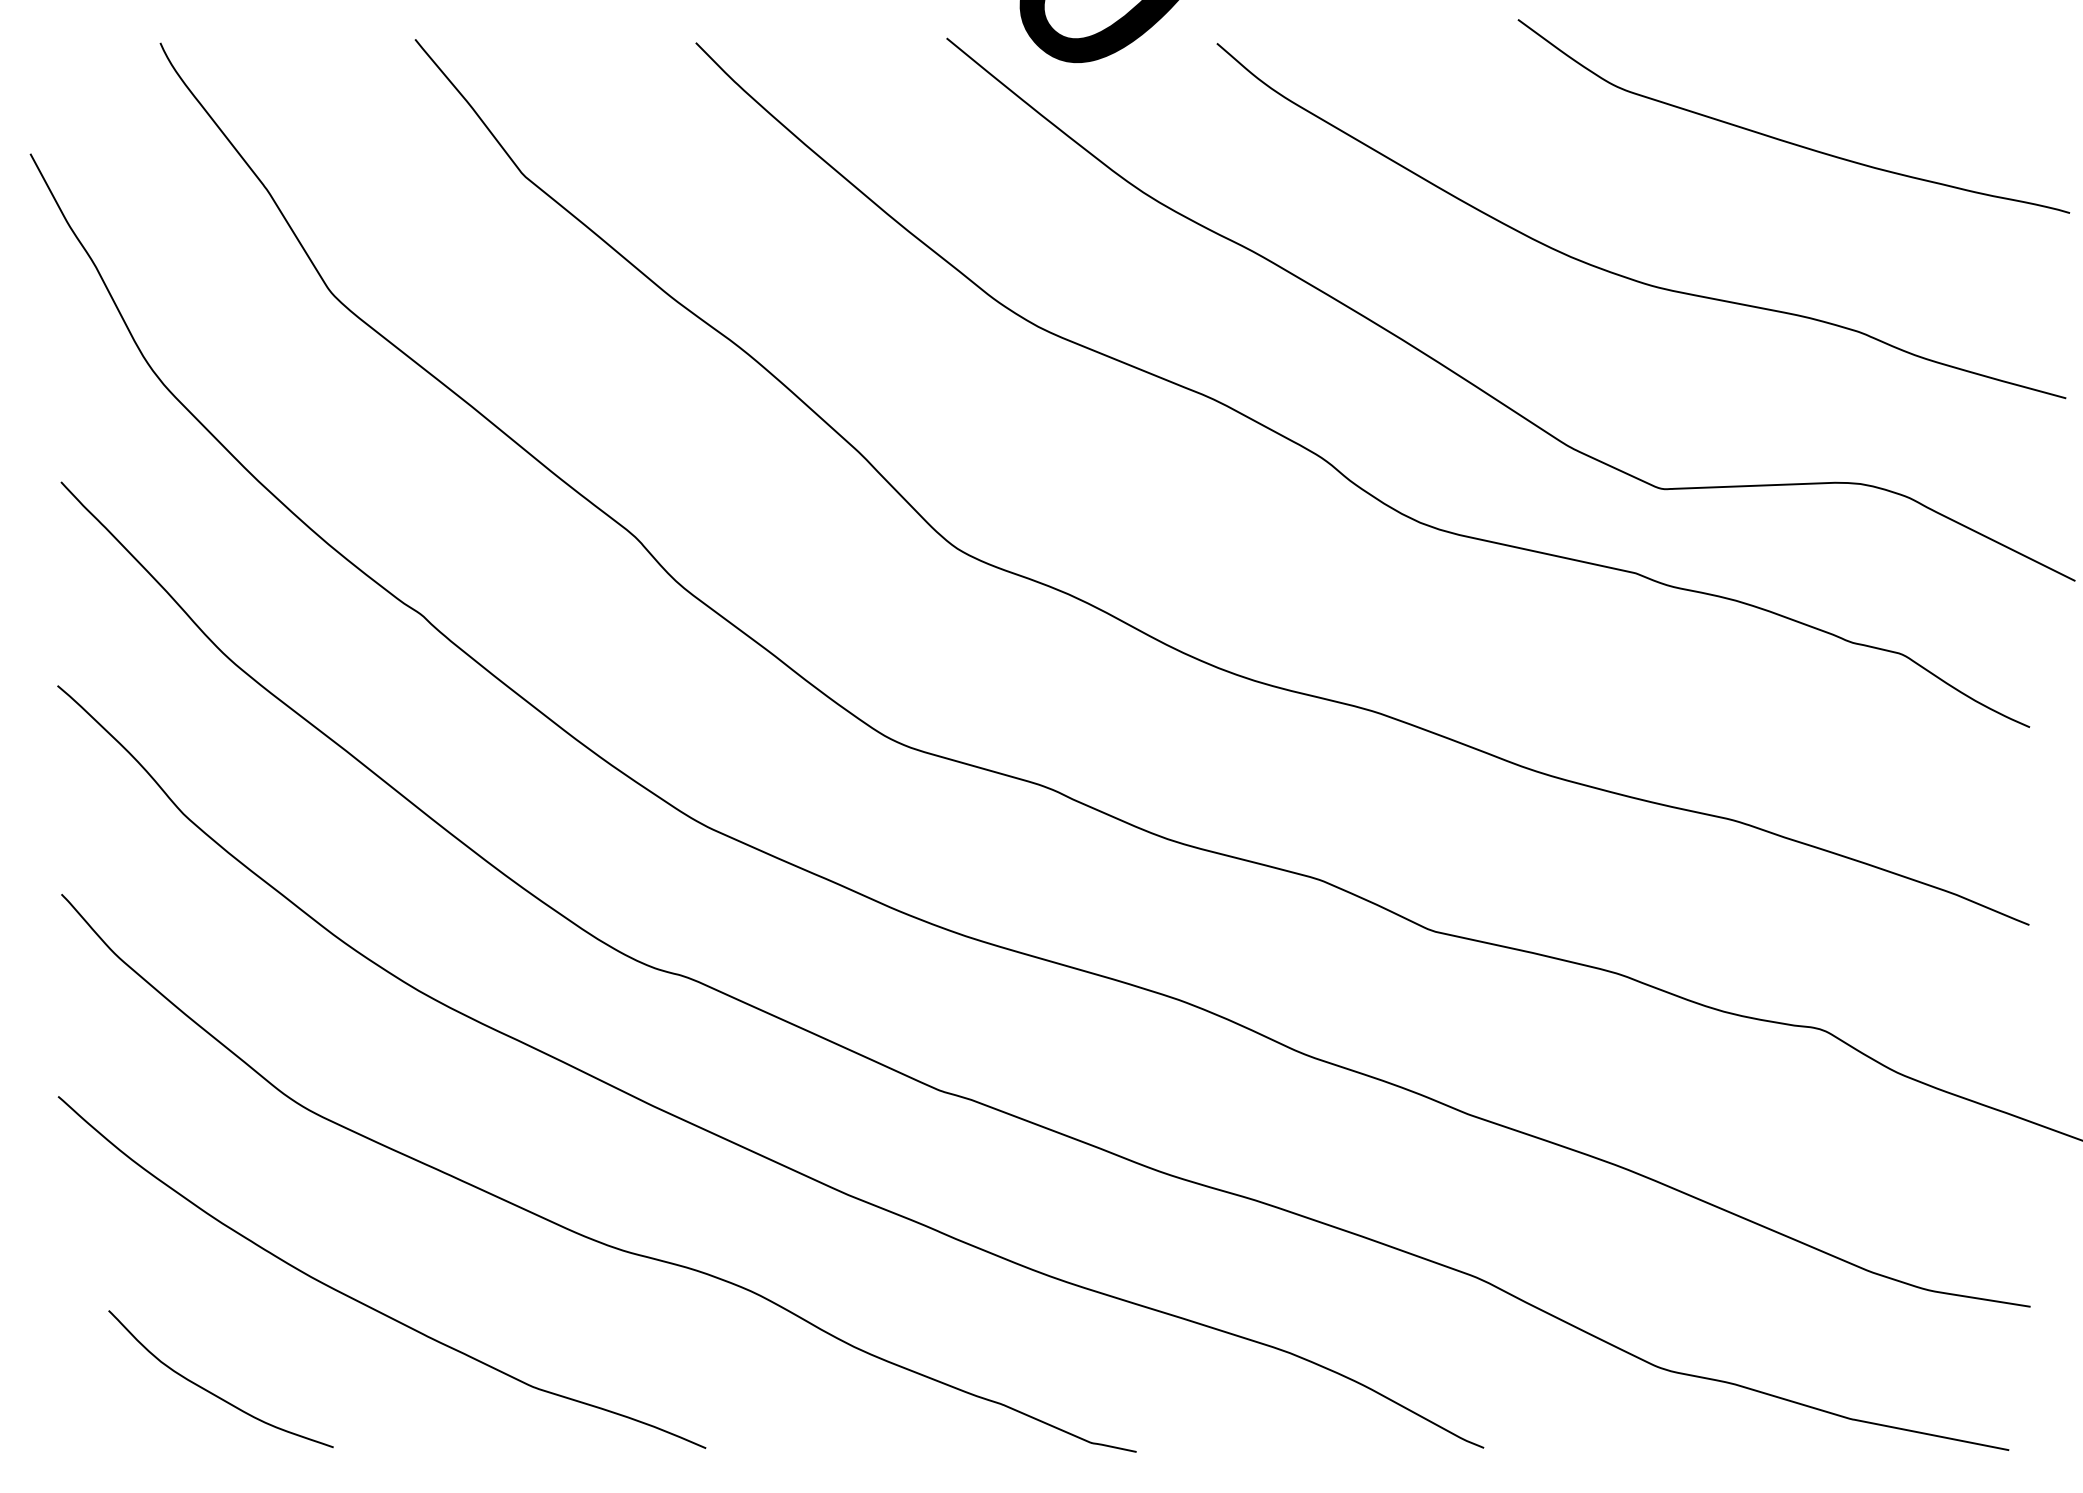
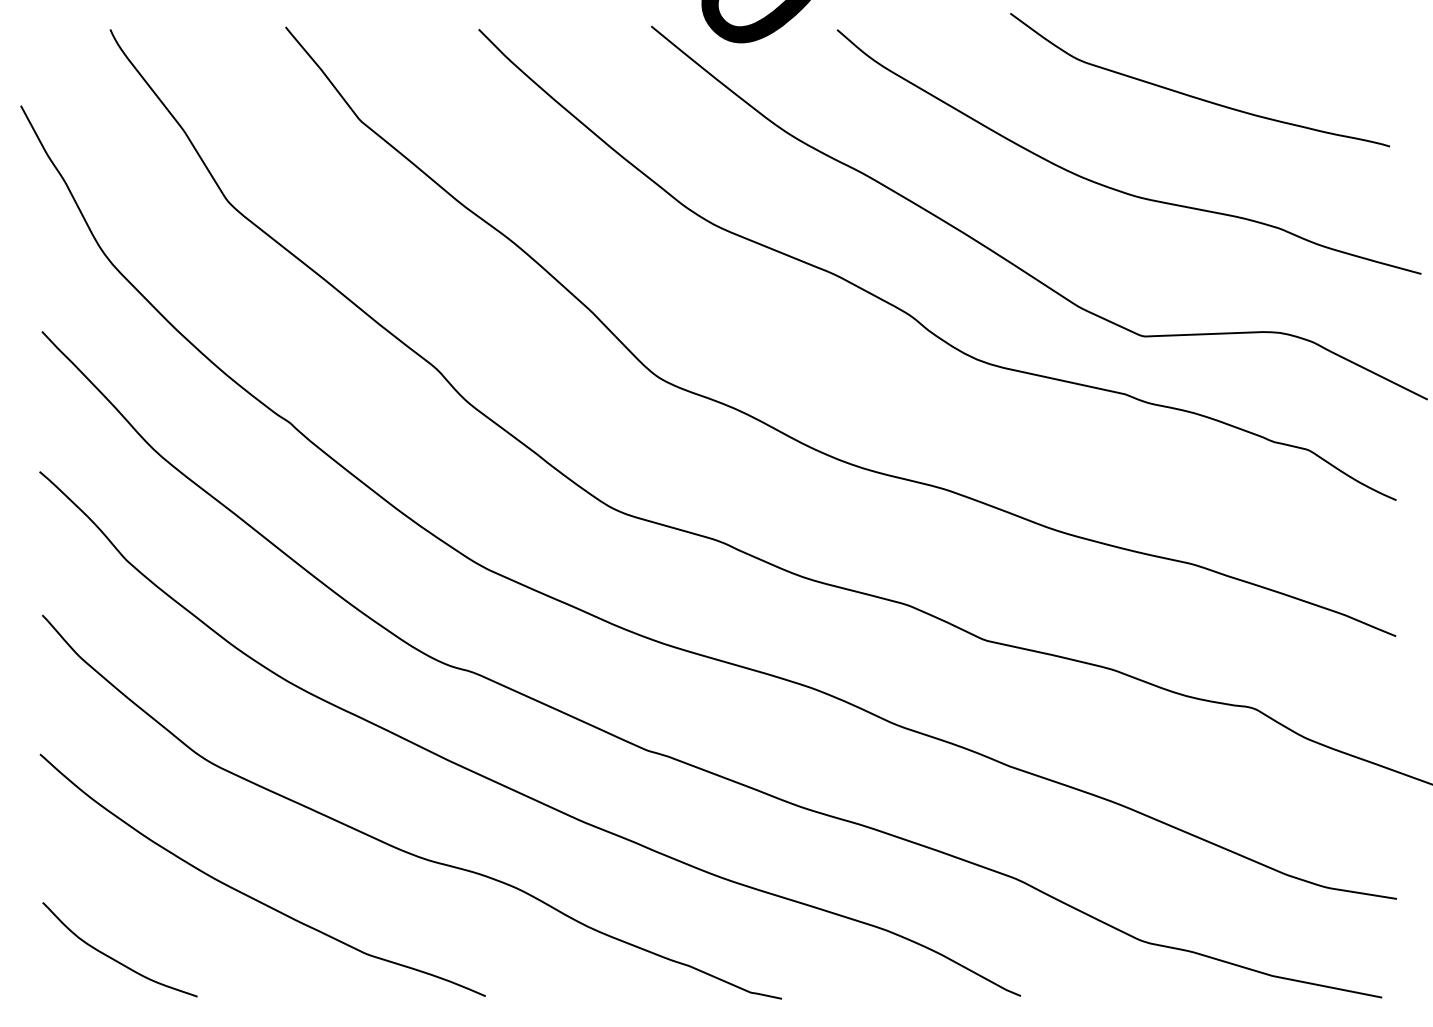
curve: (1787, 140) -> (1195, 96), moved
curve: (210, 1390) -> (112, 957), moved

